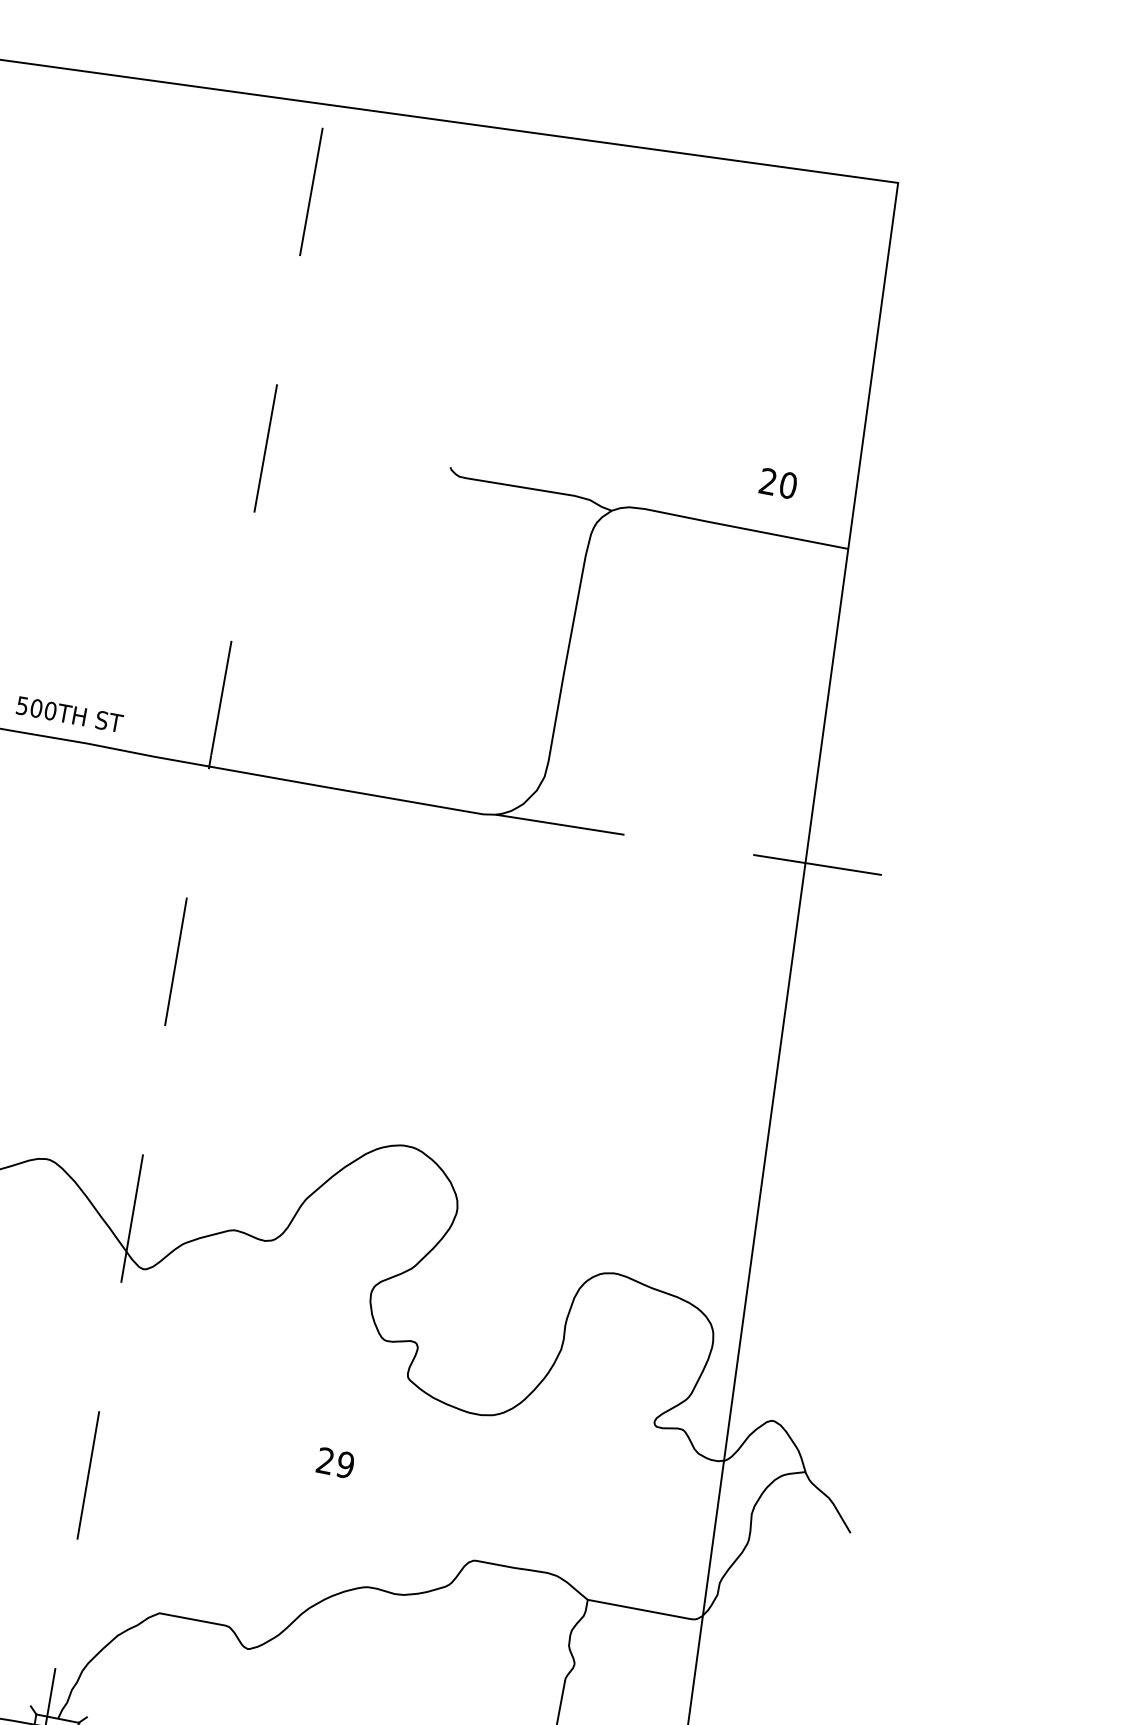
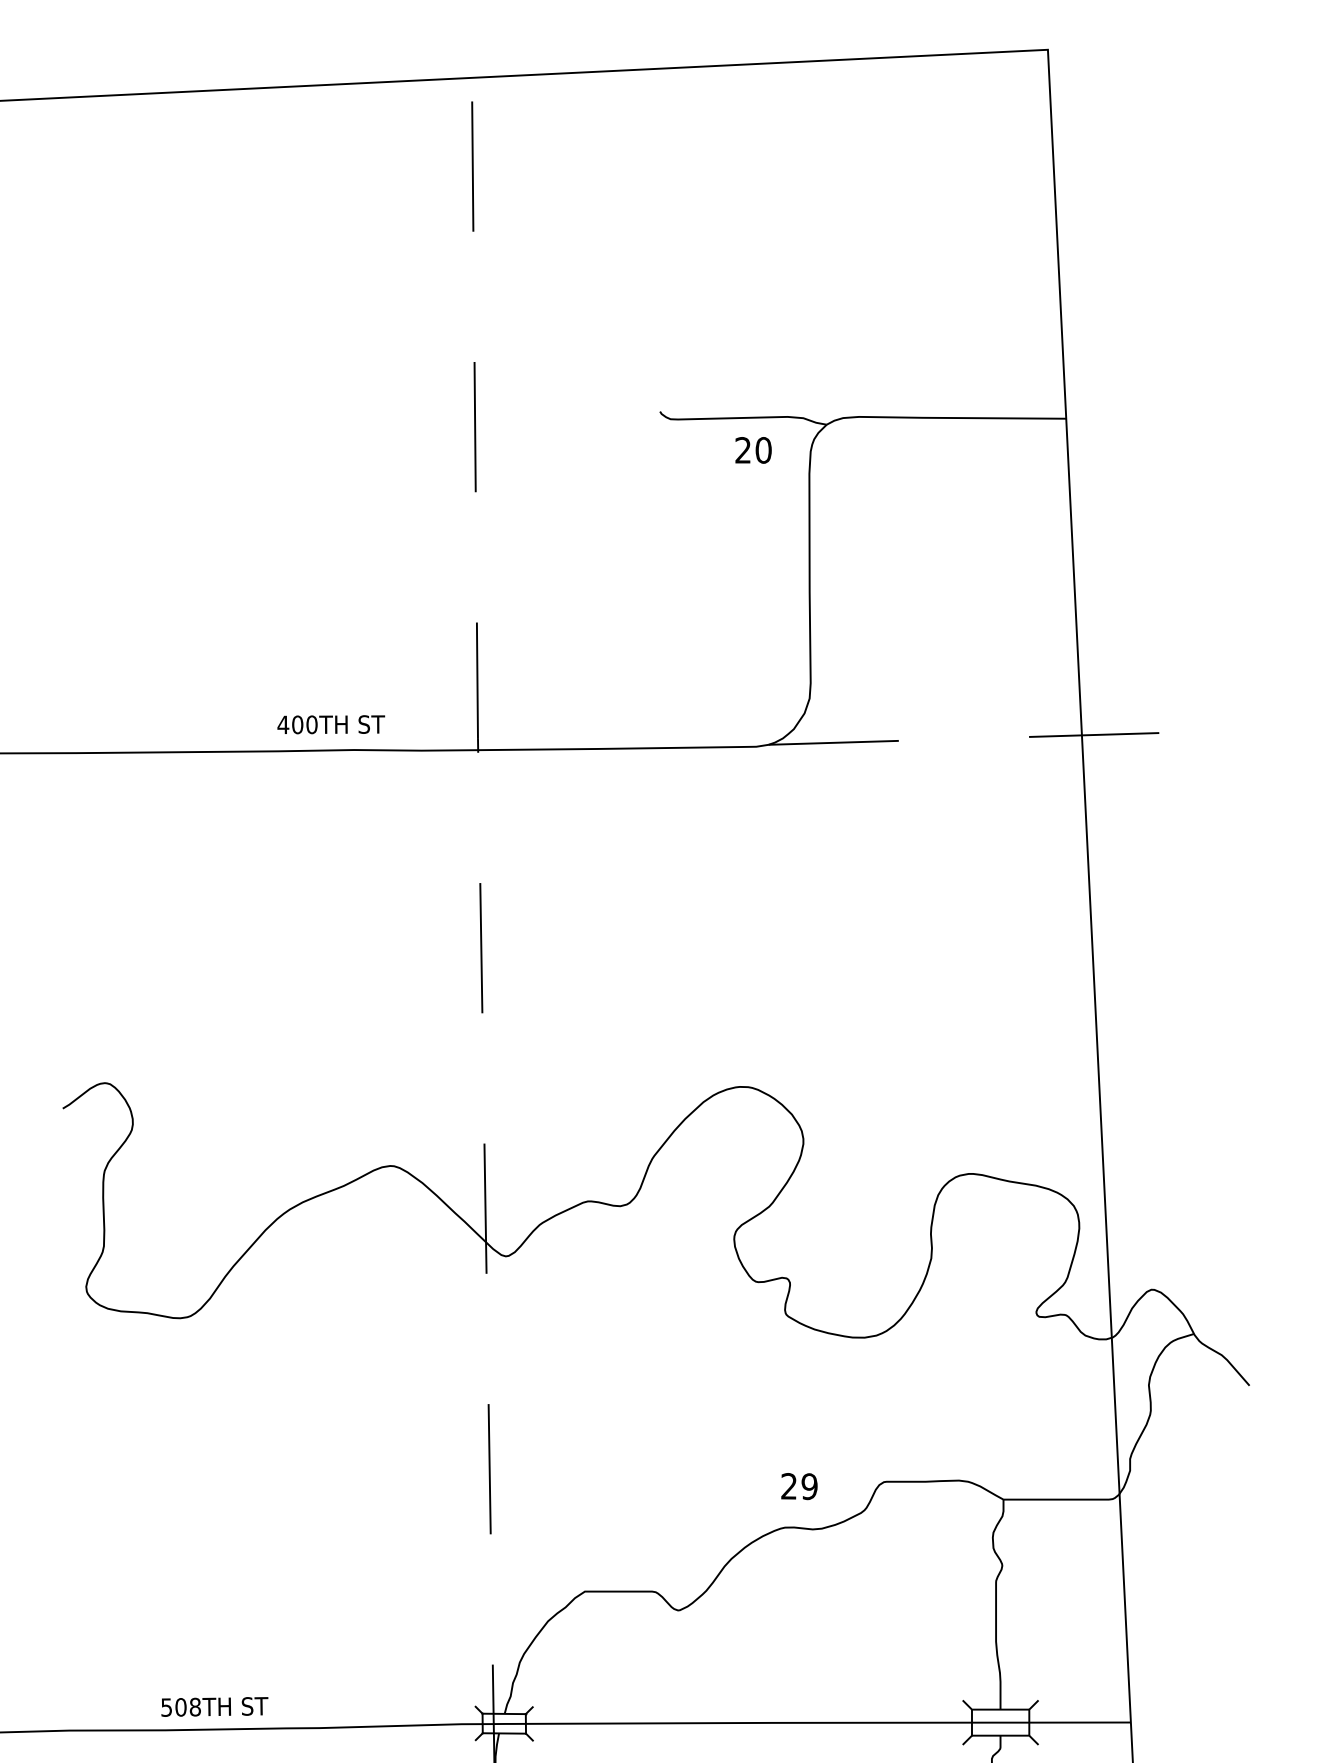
text: (778, 483) -> (753, 450), moved
text: (22, 705) -> (283, 724), 500TH -> 400TH
text: (335, 1463) -> (799, 1486), moved

